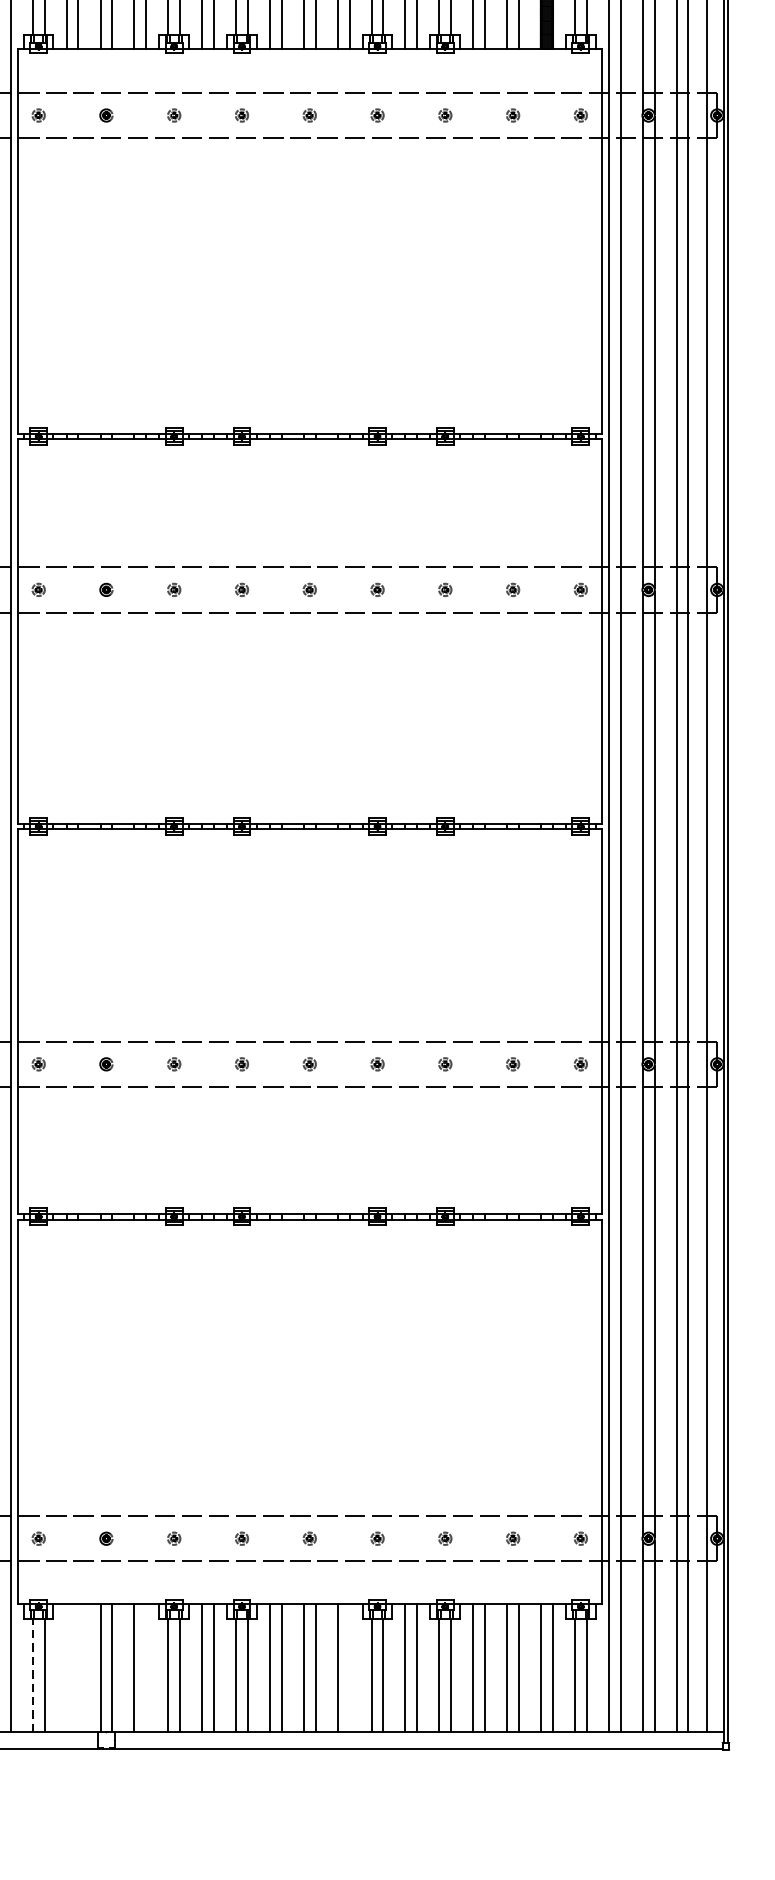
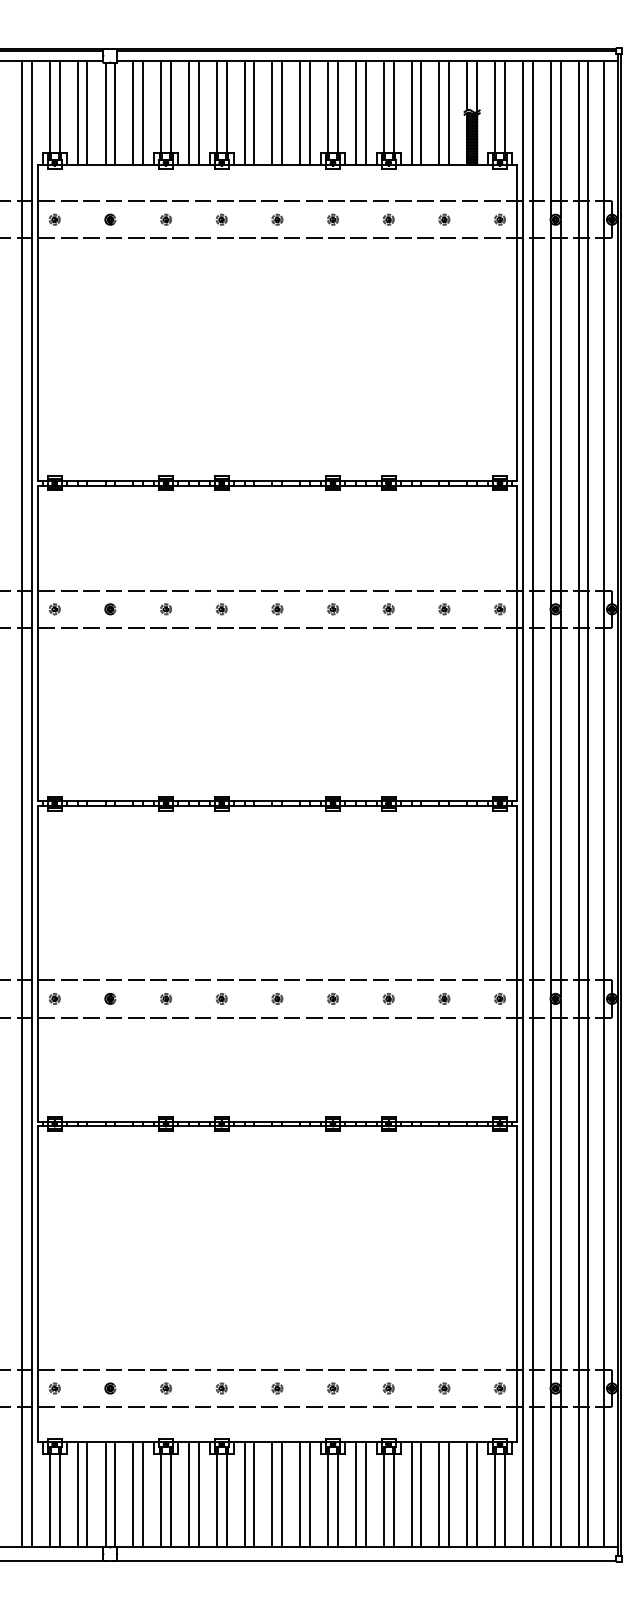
line: (66, 1667) -> (77, 1494), added
line: (78, 1667) -> (87, 1494), added
line: (146, 1667) -> (143, 1494), added
line: (350, 1667) -> (310, 1494), added
line: (32, 1675) -> (49, 1500), dashed -> solid

